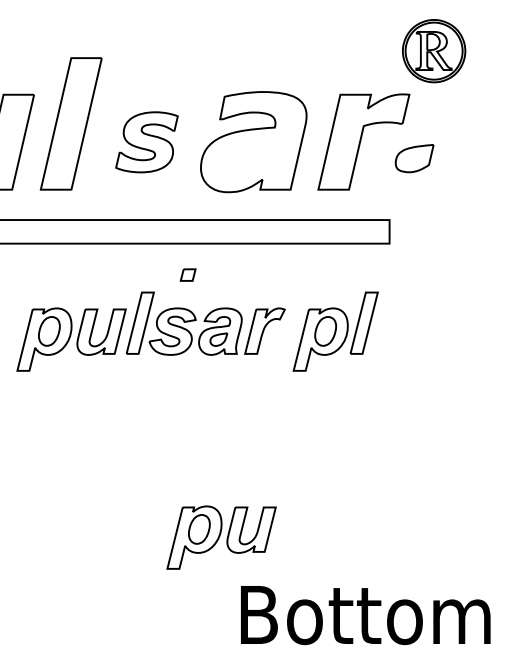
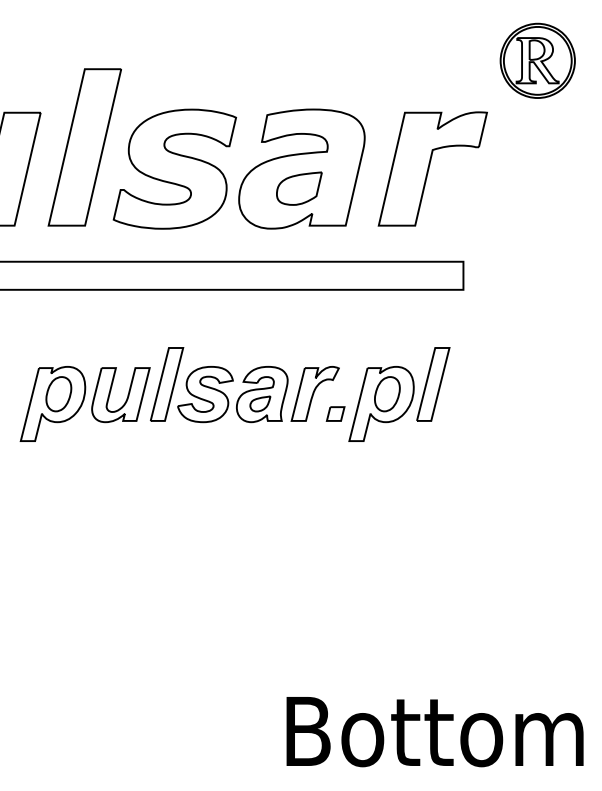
part: (434, 51) -> (538, 61), moved
part: (146, 142) -> (174, 169), size x1.67
part: (414, 158) -> (299, 188), moved
part: (187, 274) -> (334, 413), moved
part: (221, 537) -> (263, 639), removed

